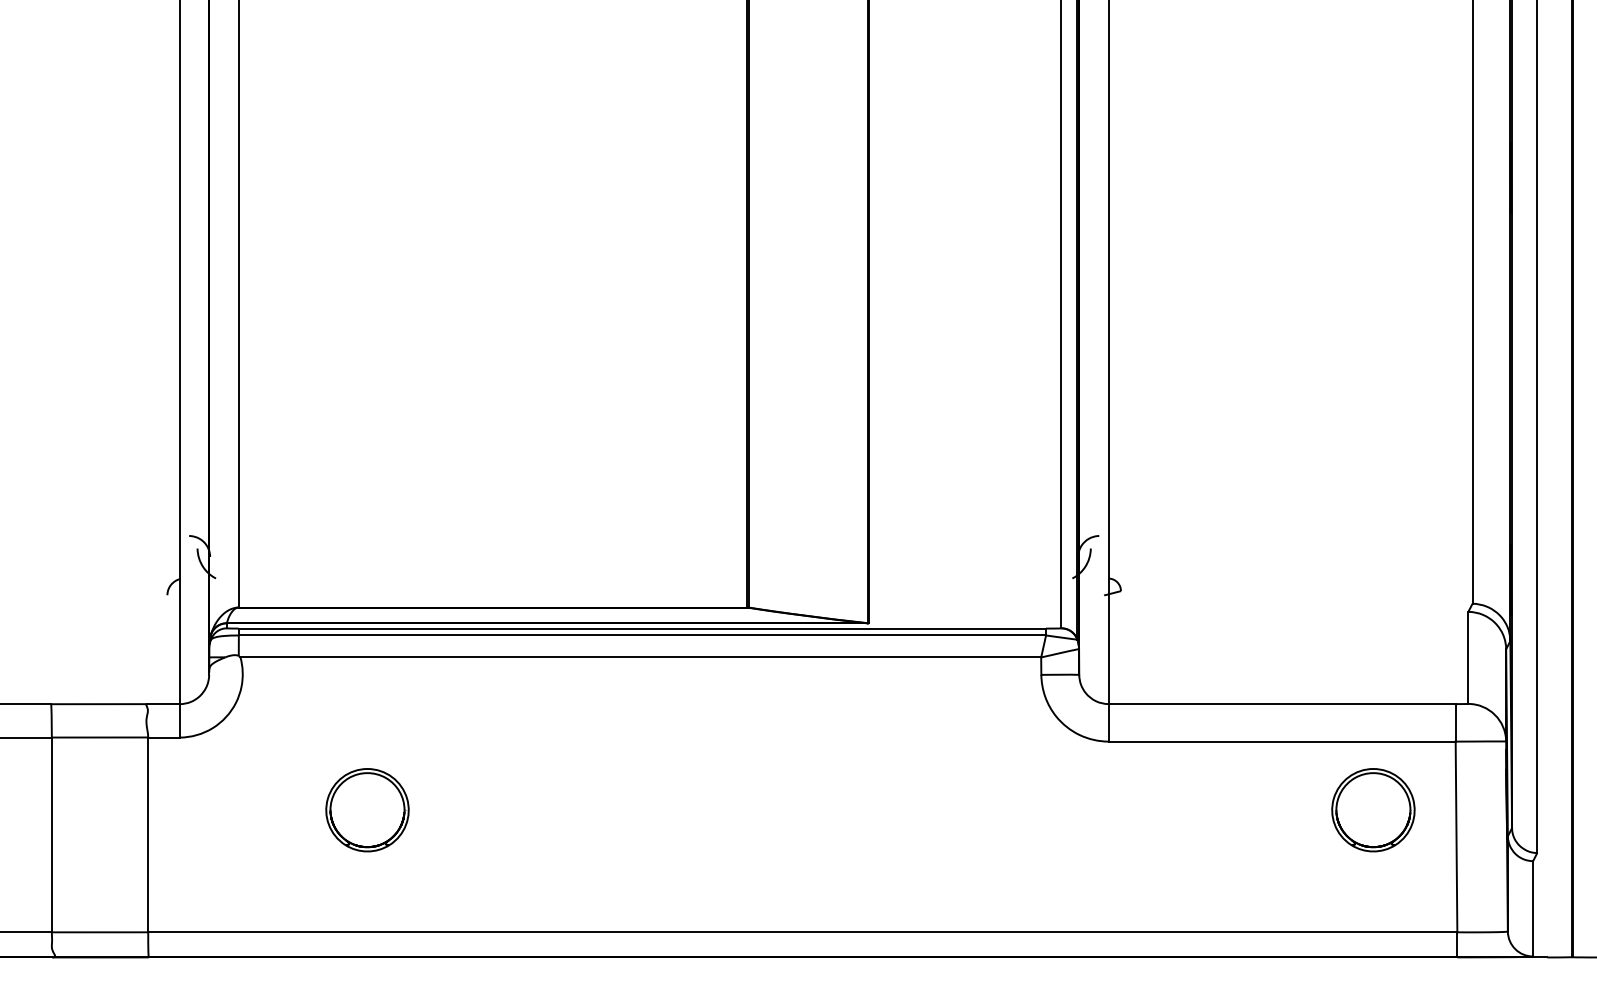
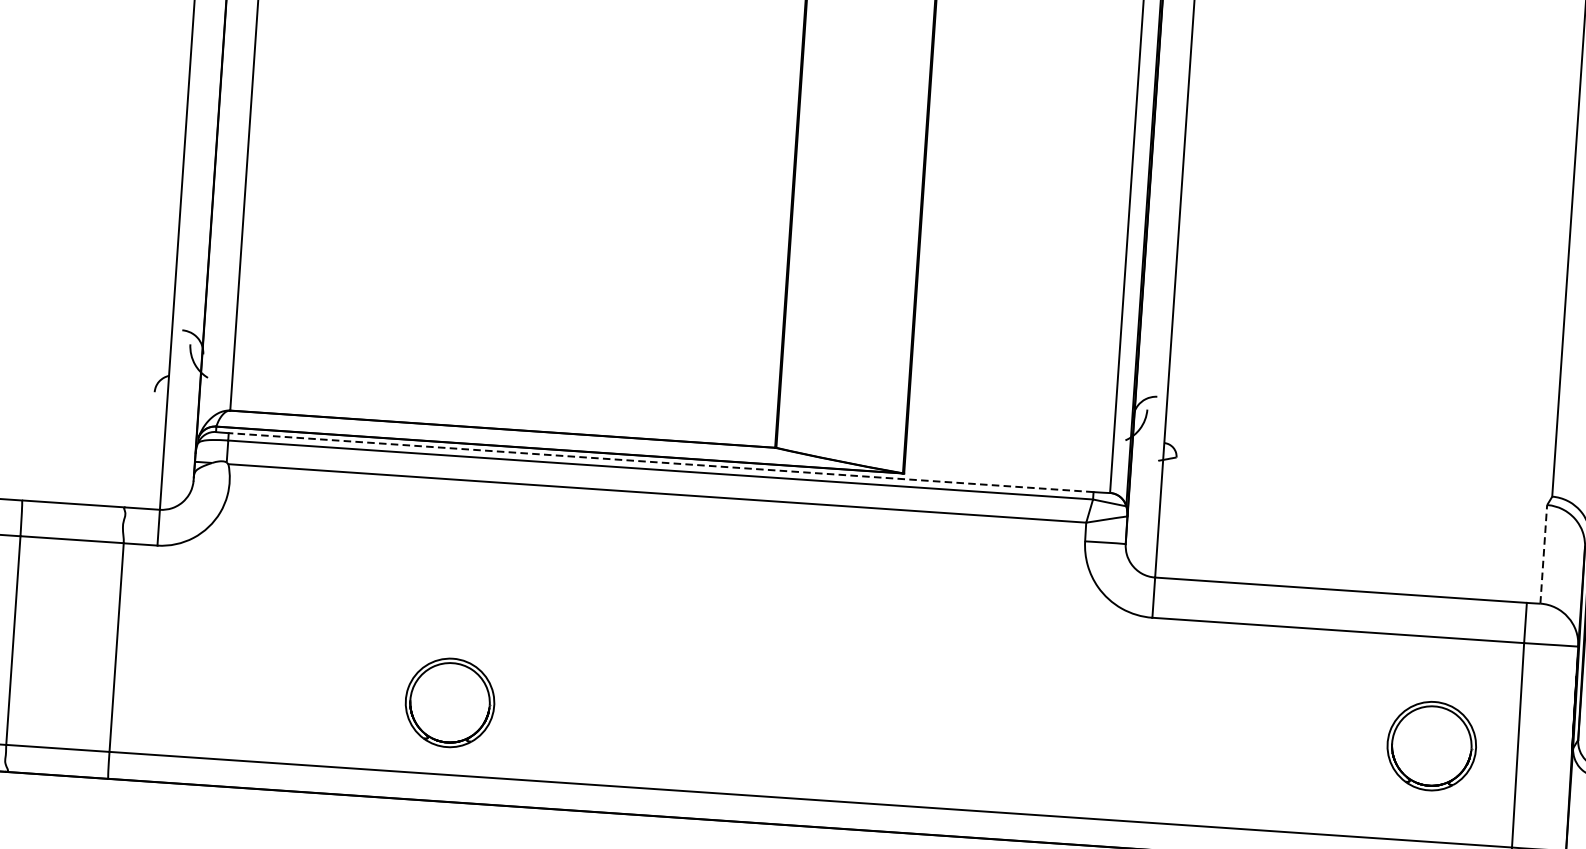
line: (642, 628) -> (661, 462), solid -> dashed
line: (1468, 657) -> (1544, 553), solid -> dashed
part: (367, 810) -> (450, 703), moved
part: (1373, 810) -> (1431, 746), moved

